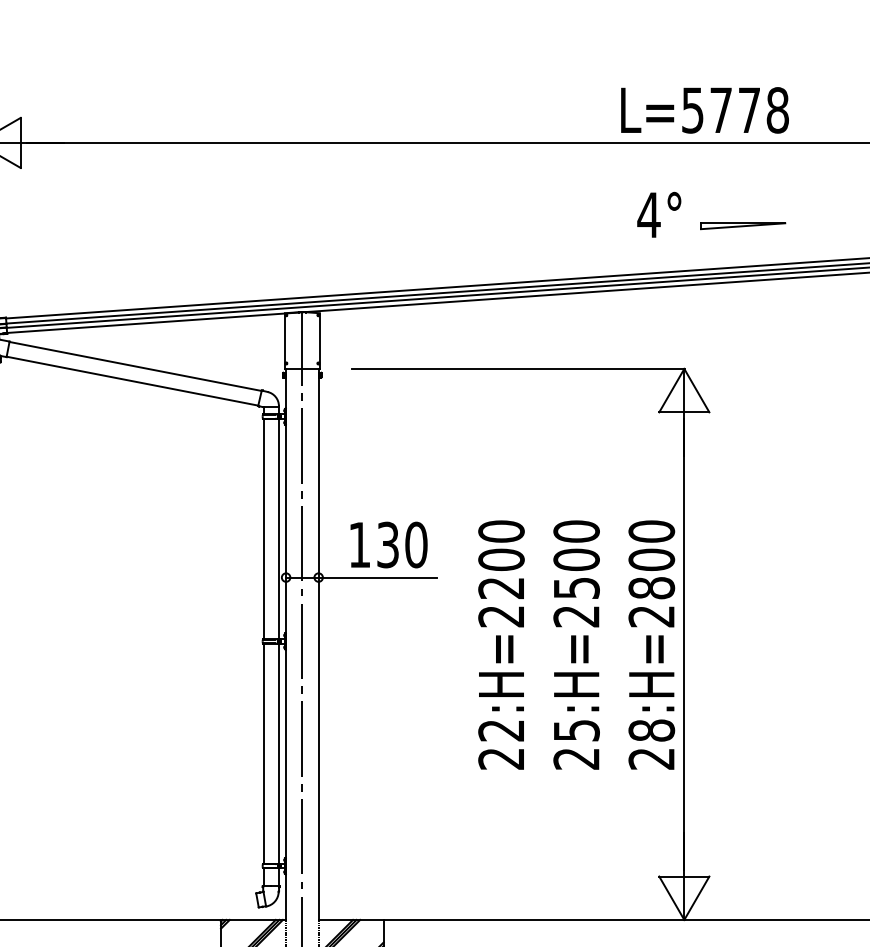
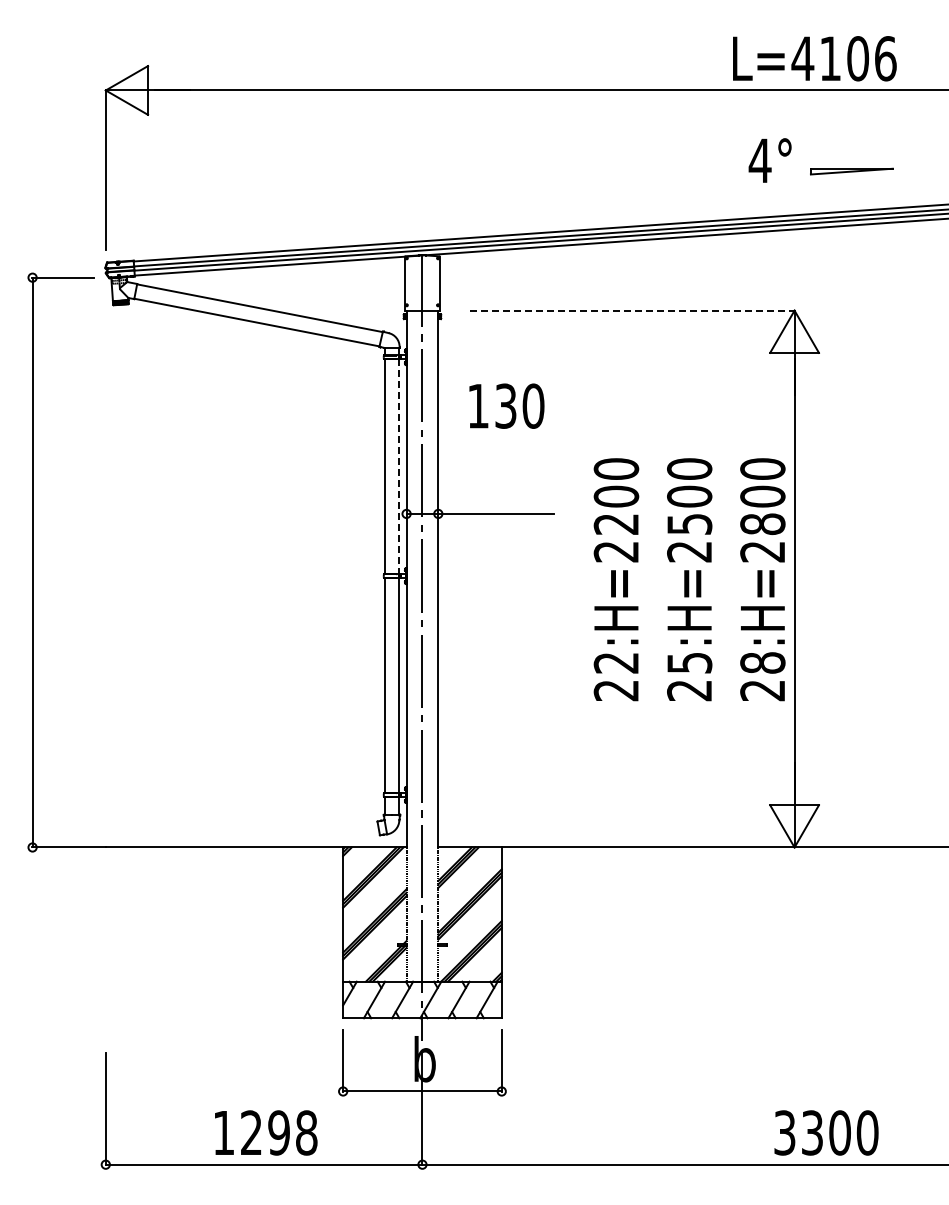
text: (734, 110) -> (843, 58), L=5778 -> L=4106
line: (519, 368) -> (633, 310), solid -> dashed
line: (278, 529) -> (399, 467), solid -> dashed
text: (388, 544) -> (506, 405), moved

